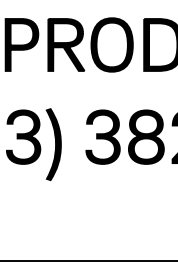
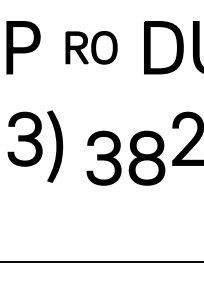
part: (90, 44) -> (91, 47), size x0.6
part: (130, 140) -> (131, 161), moved

